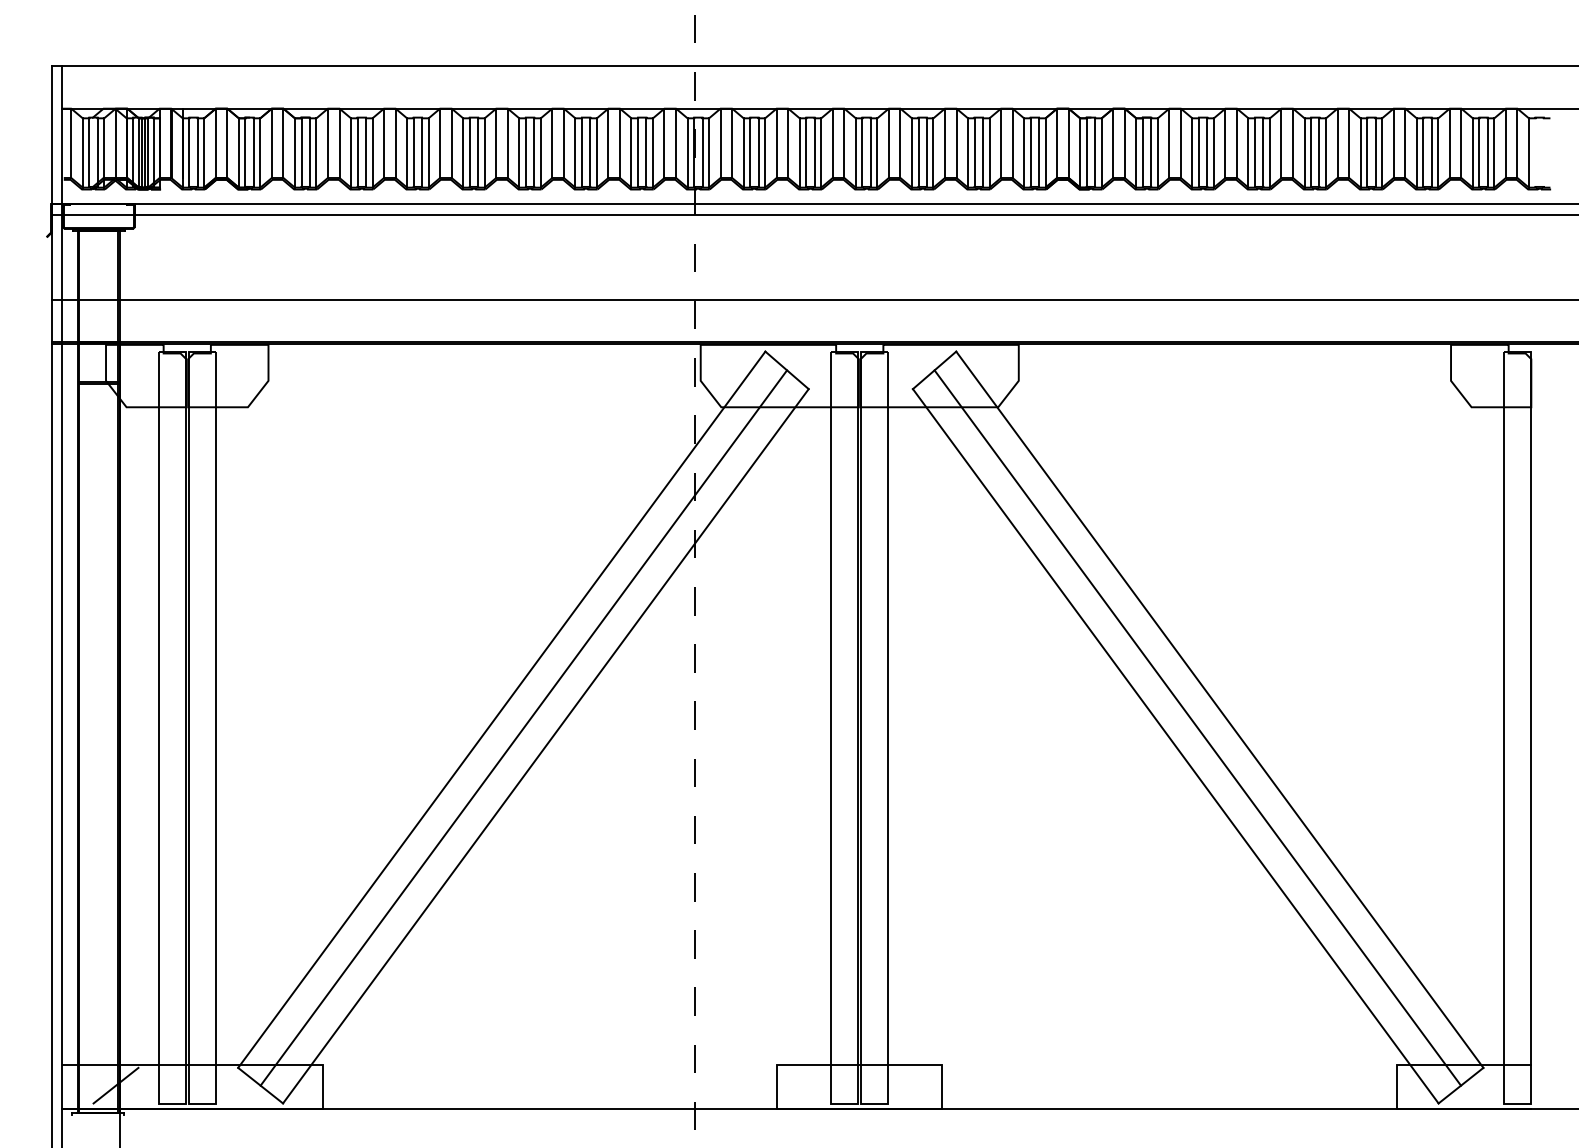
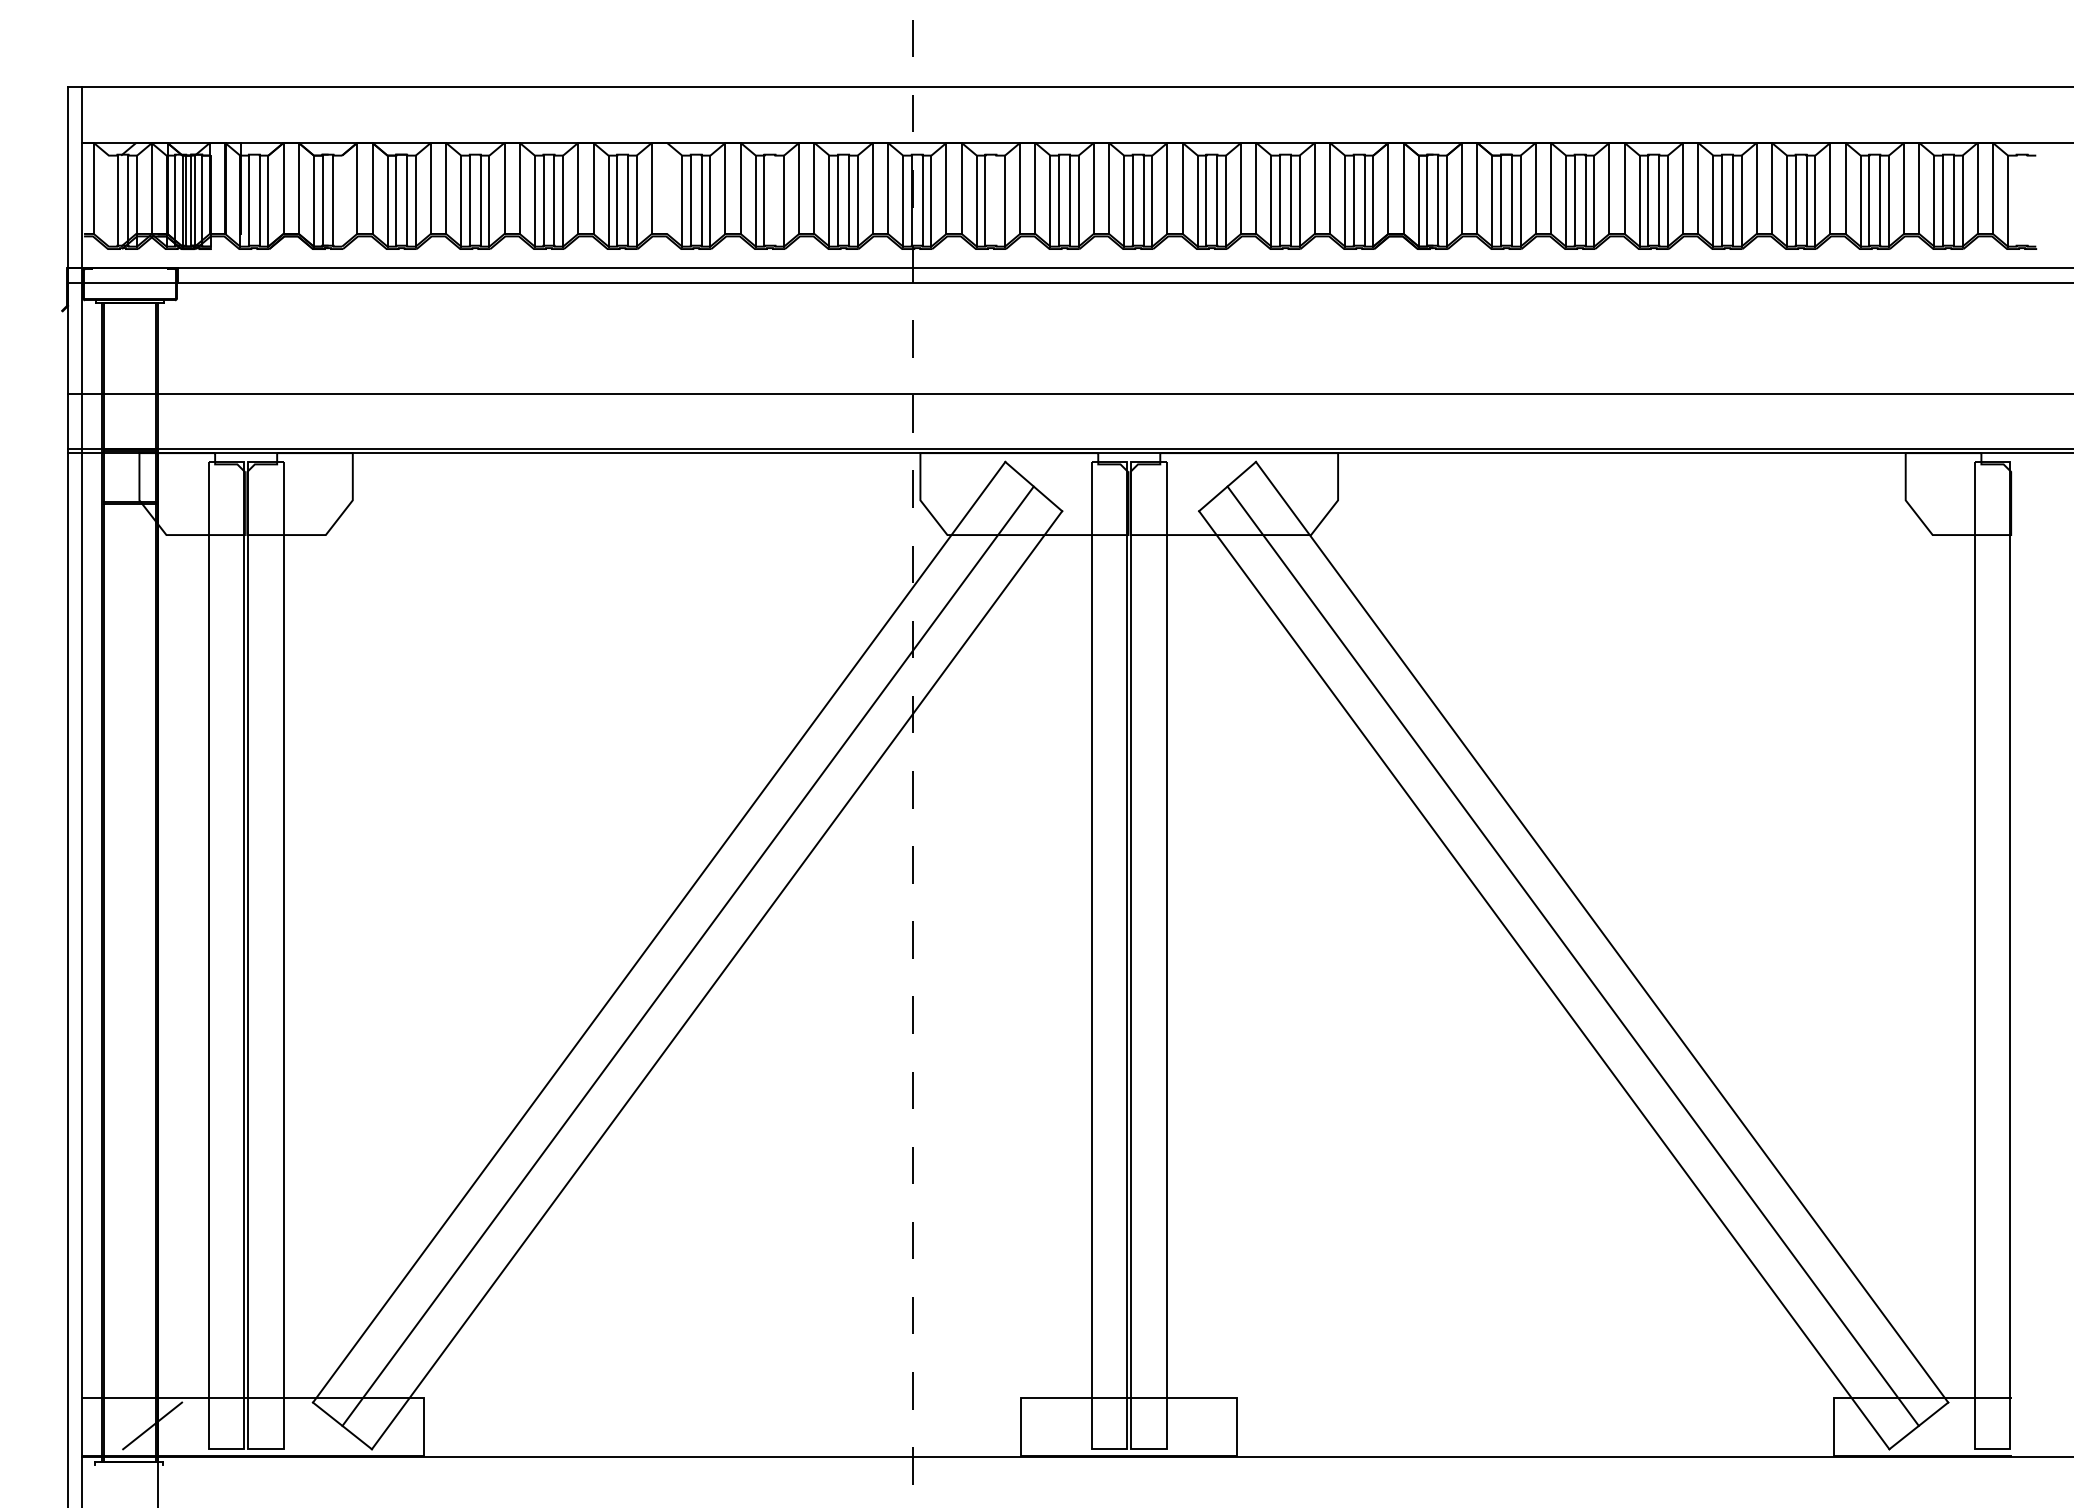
line: (508, 142) -> (667, 187), removed
line: (590, 151) -> (775, 199), removed
line: (758, 151) -> (996, 199), removed
line: (82, 152) -> (108, 200), removed
line: (260, 152) -> (342, 200), removed

